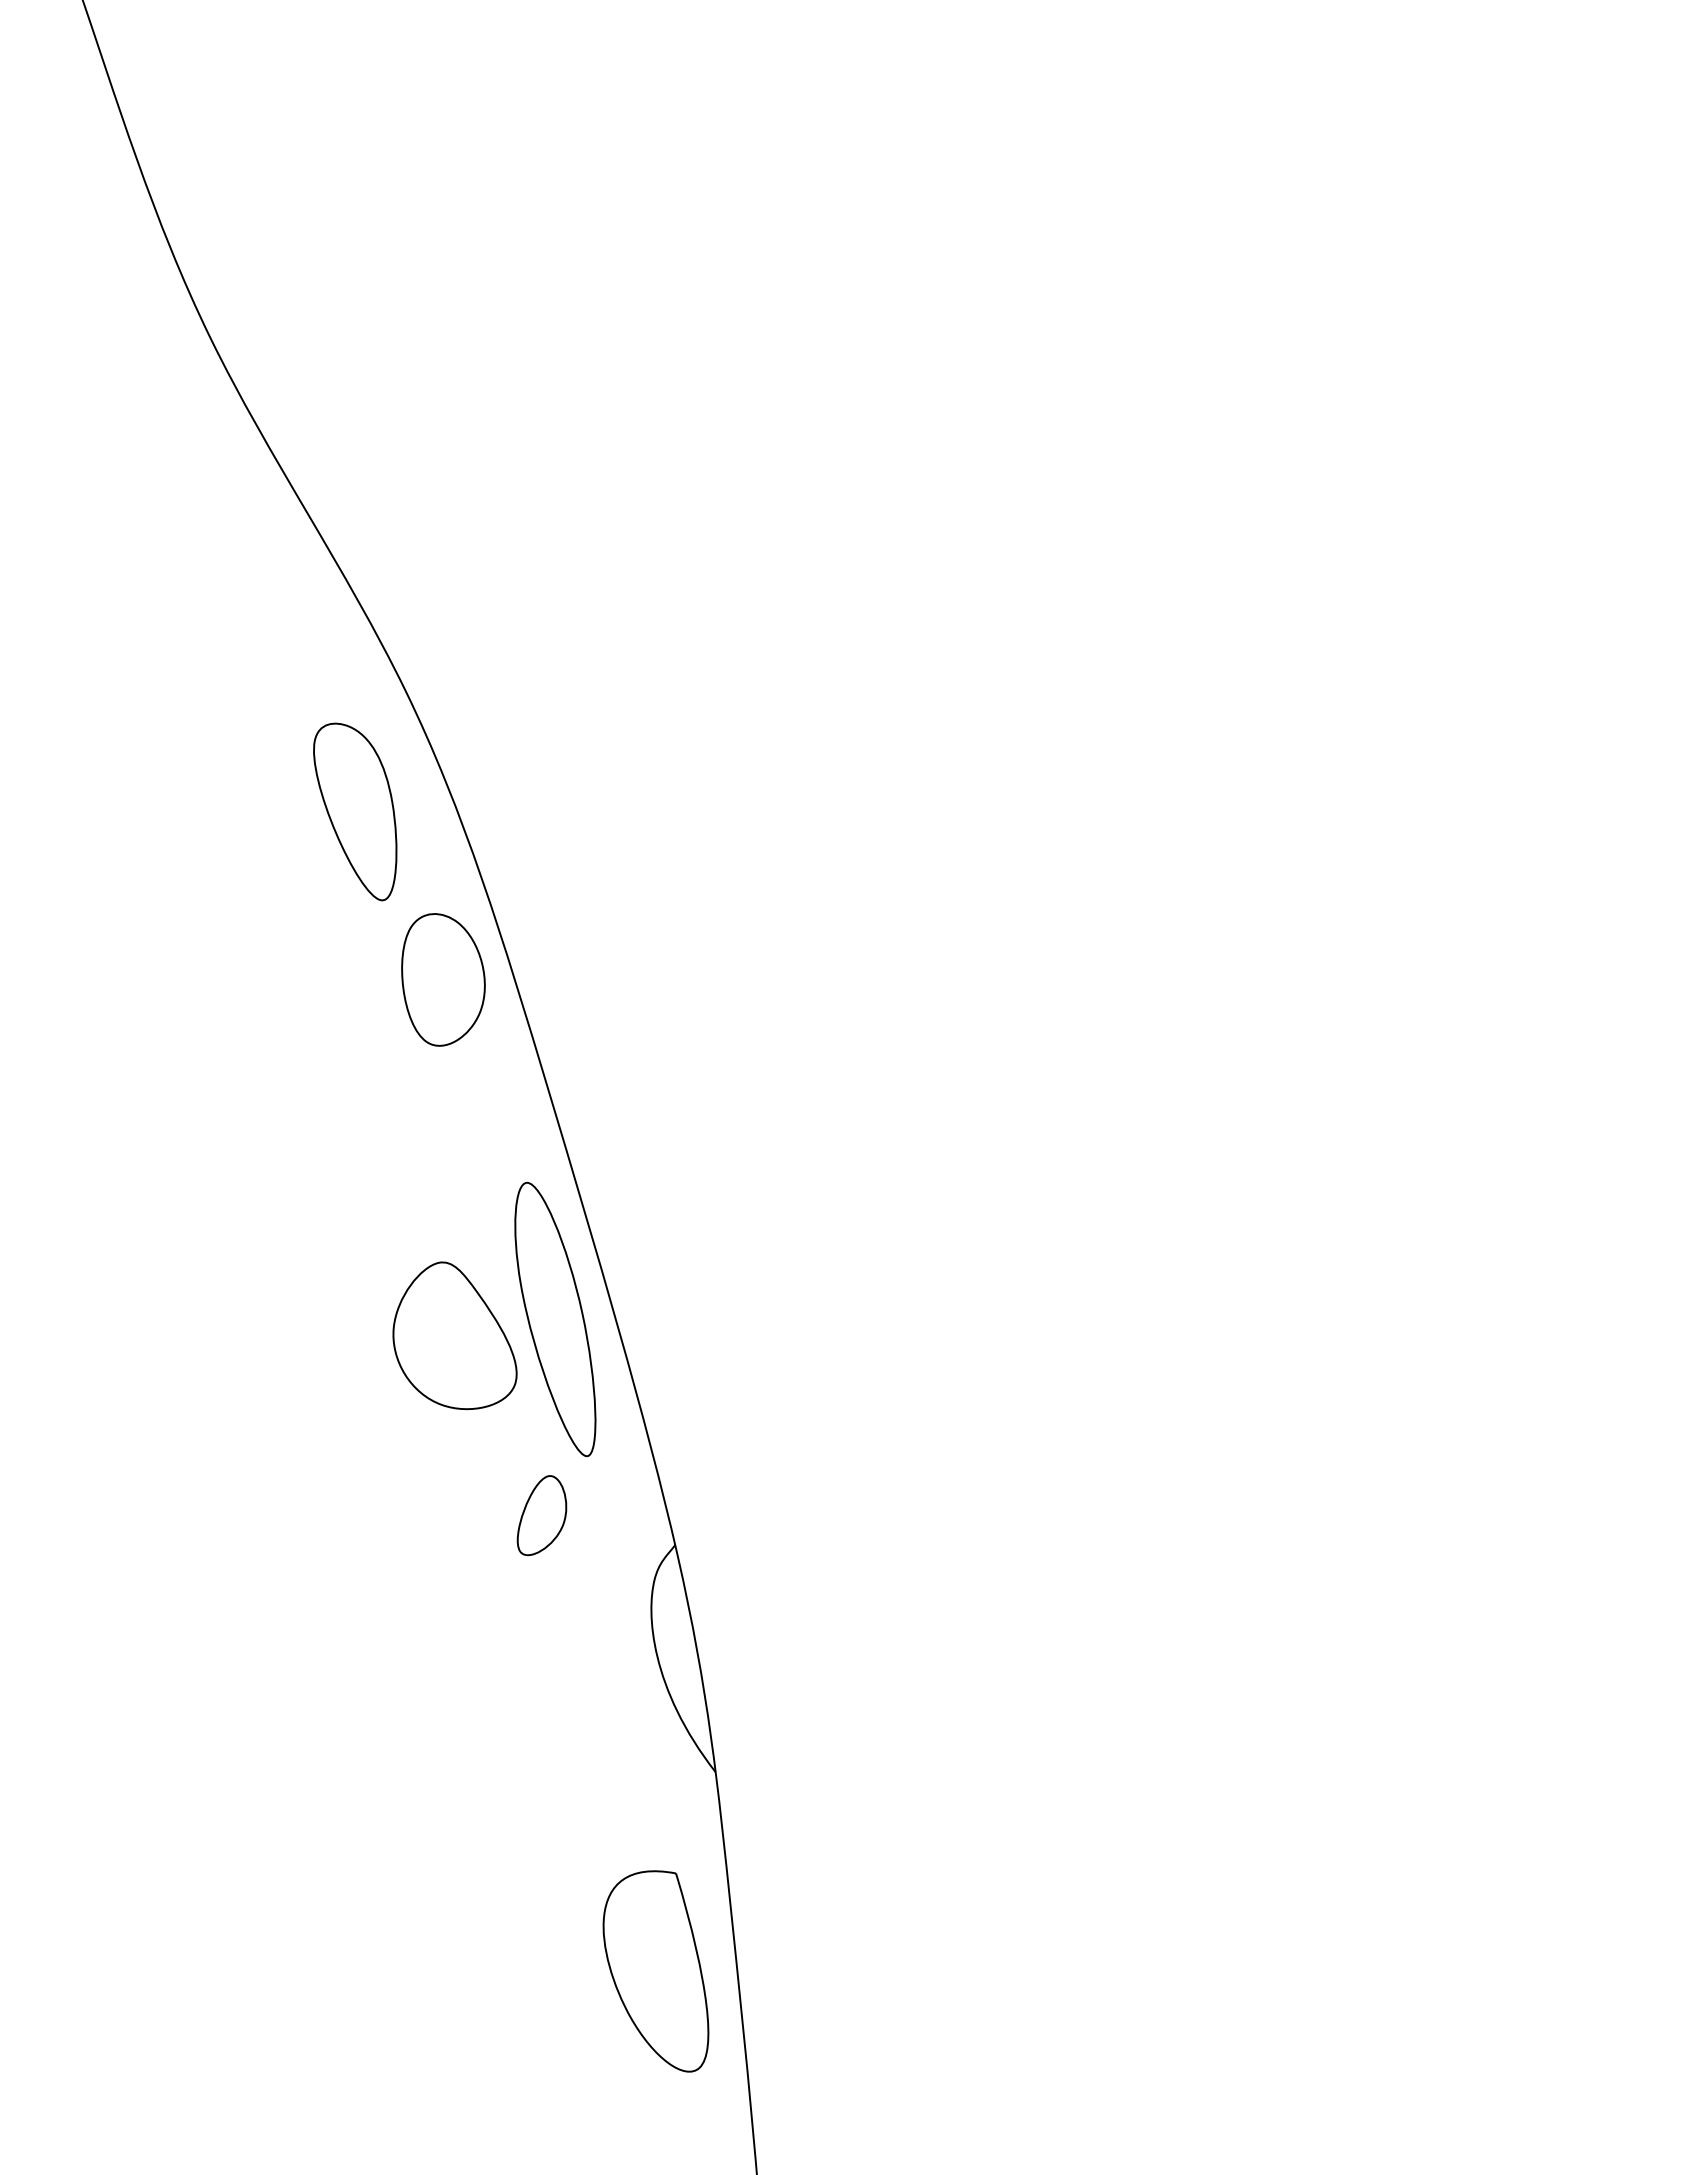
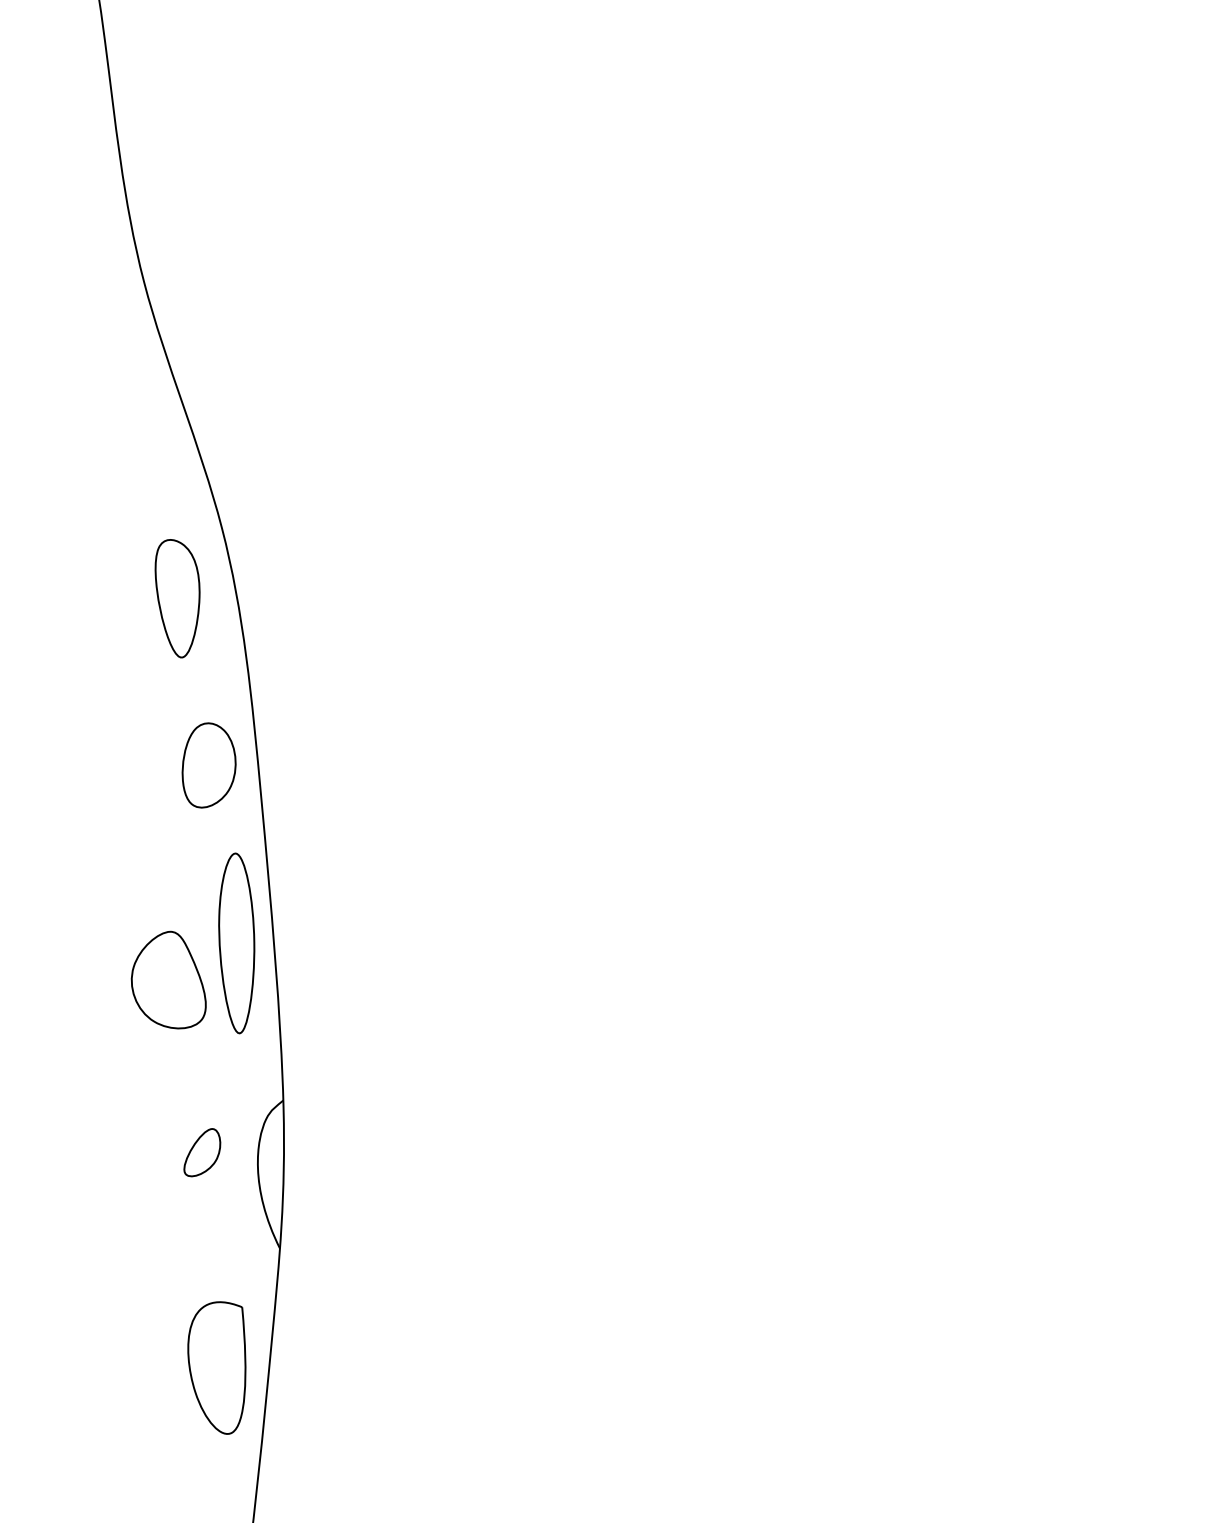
part: (442, 978) -> (208, 765), moved
part: (450, 1336) -> (168, 979), moved
part: (540, 1515) -> (202, 1152), moved

